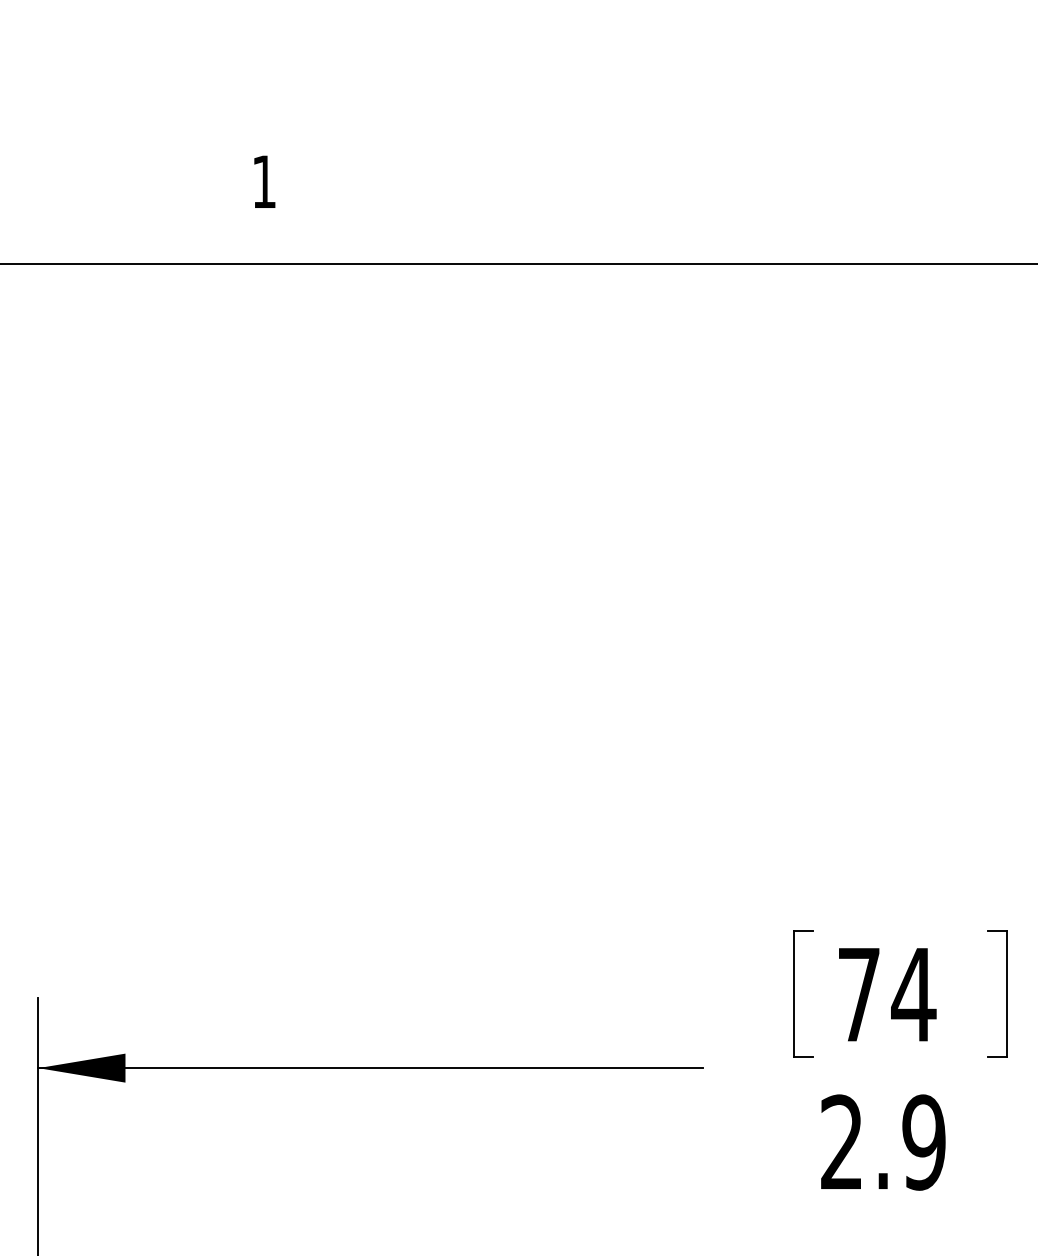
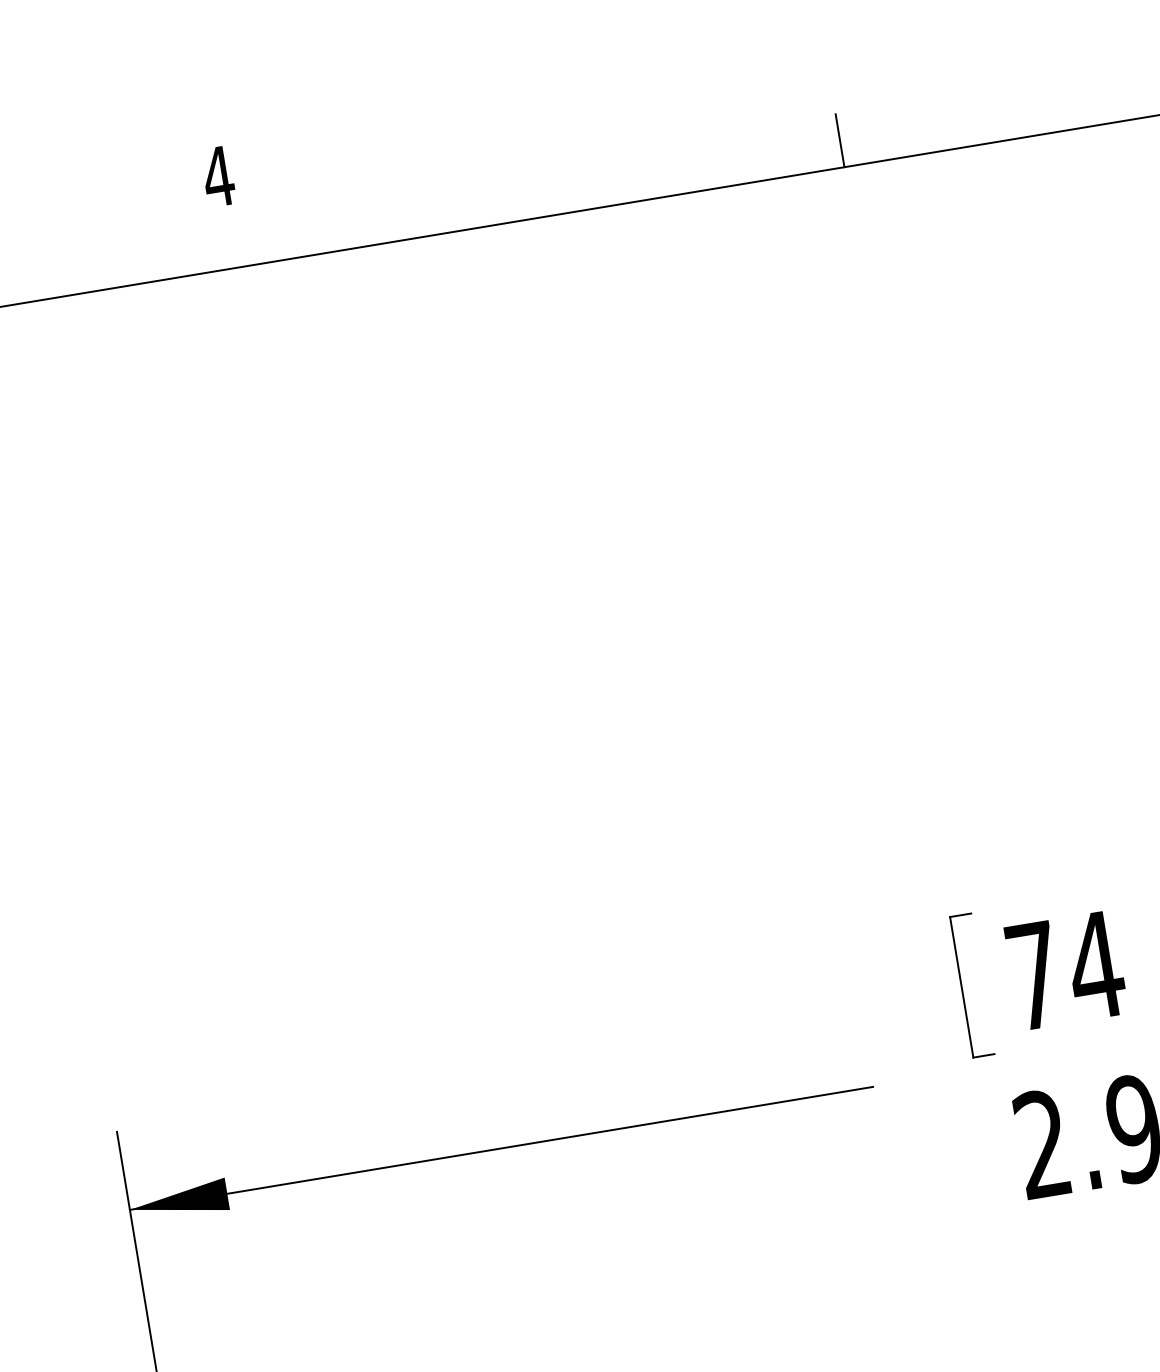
text: (264, 181) -> (218, 176), 1 -> 4
line: (810, 239) -> (840, 139), added

